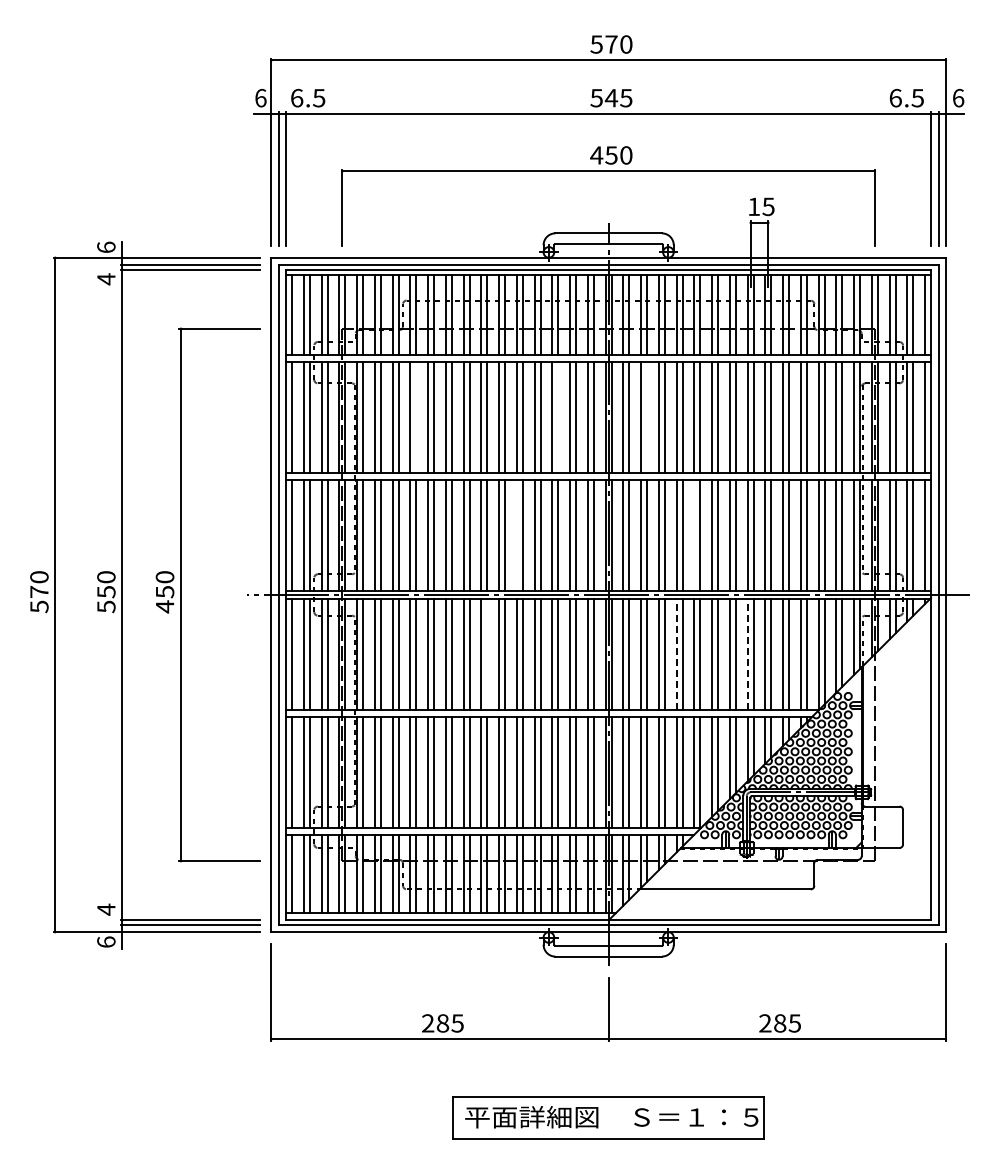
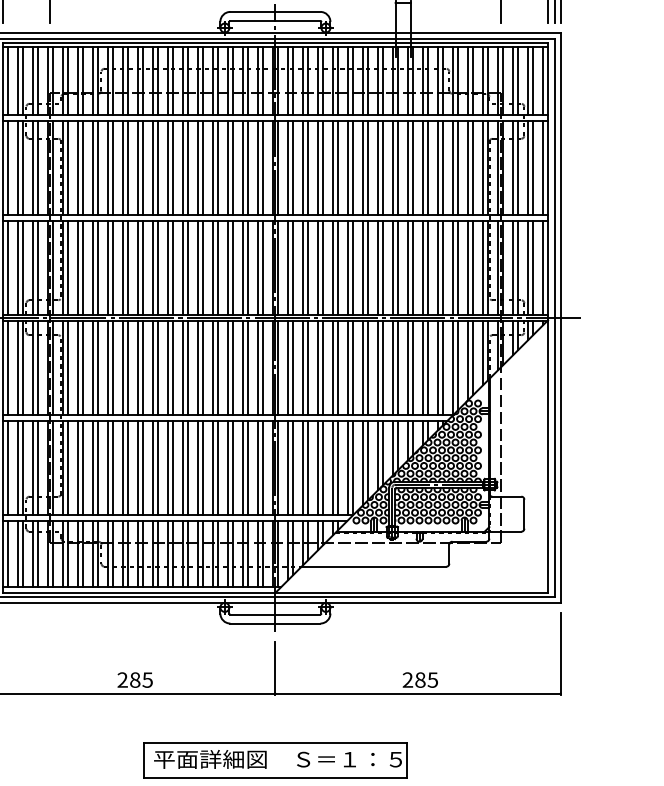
line: (416, 417) -> (112, 167), added
line: (558, 417) -> (232, 167), added
line: (647, 417) -> (308, 167), added
line: (516, 535) -> (197, 267), added
line: (694, 535) -> (347, 267), added
line: (487, 653) -> (172, 367), added
line: (676, 654) -> (332, 368), dashed -> solid
line: (747, 654) -> (392, 368), dashed -> solid

